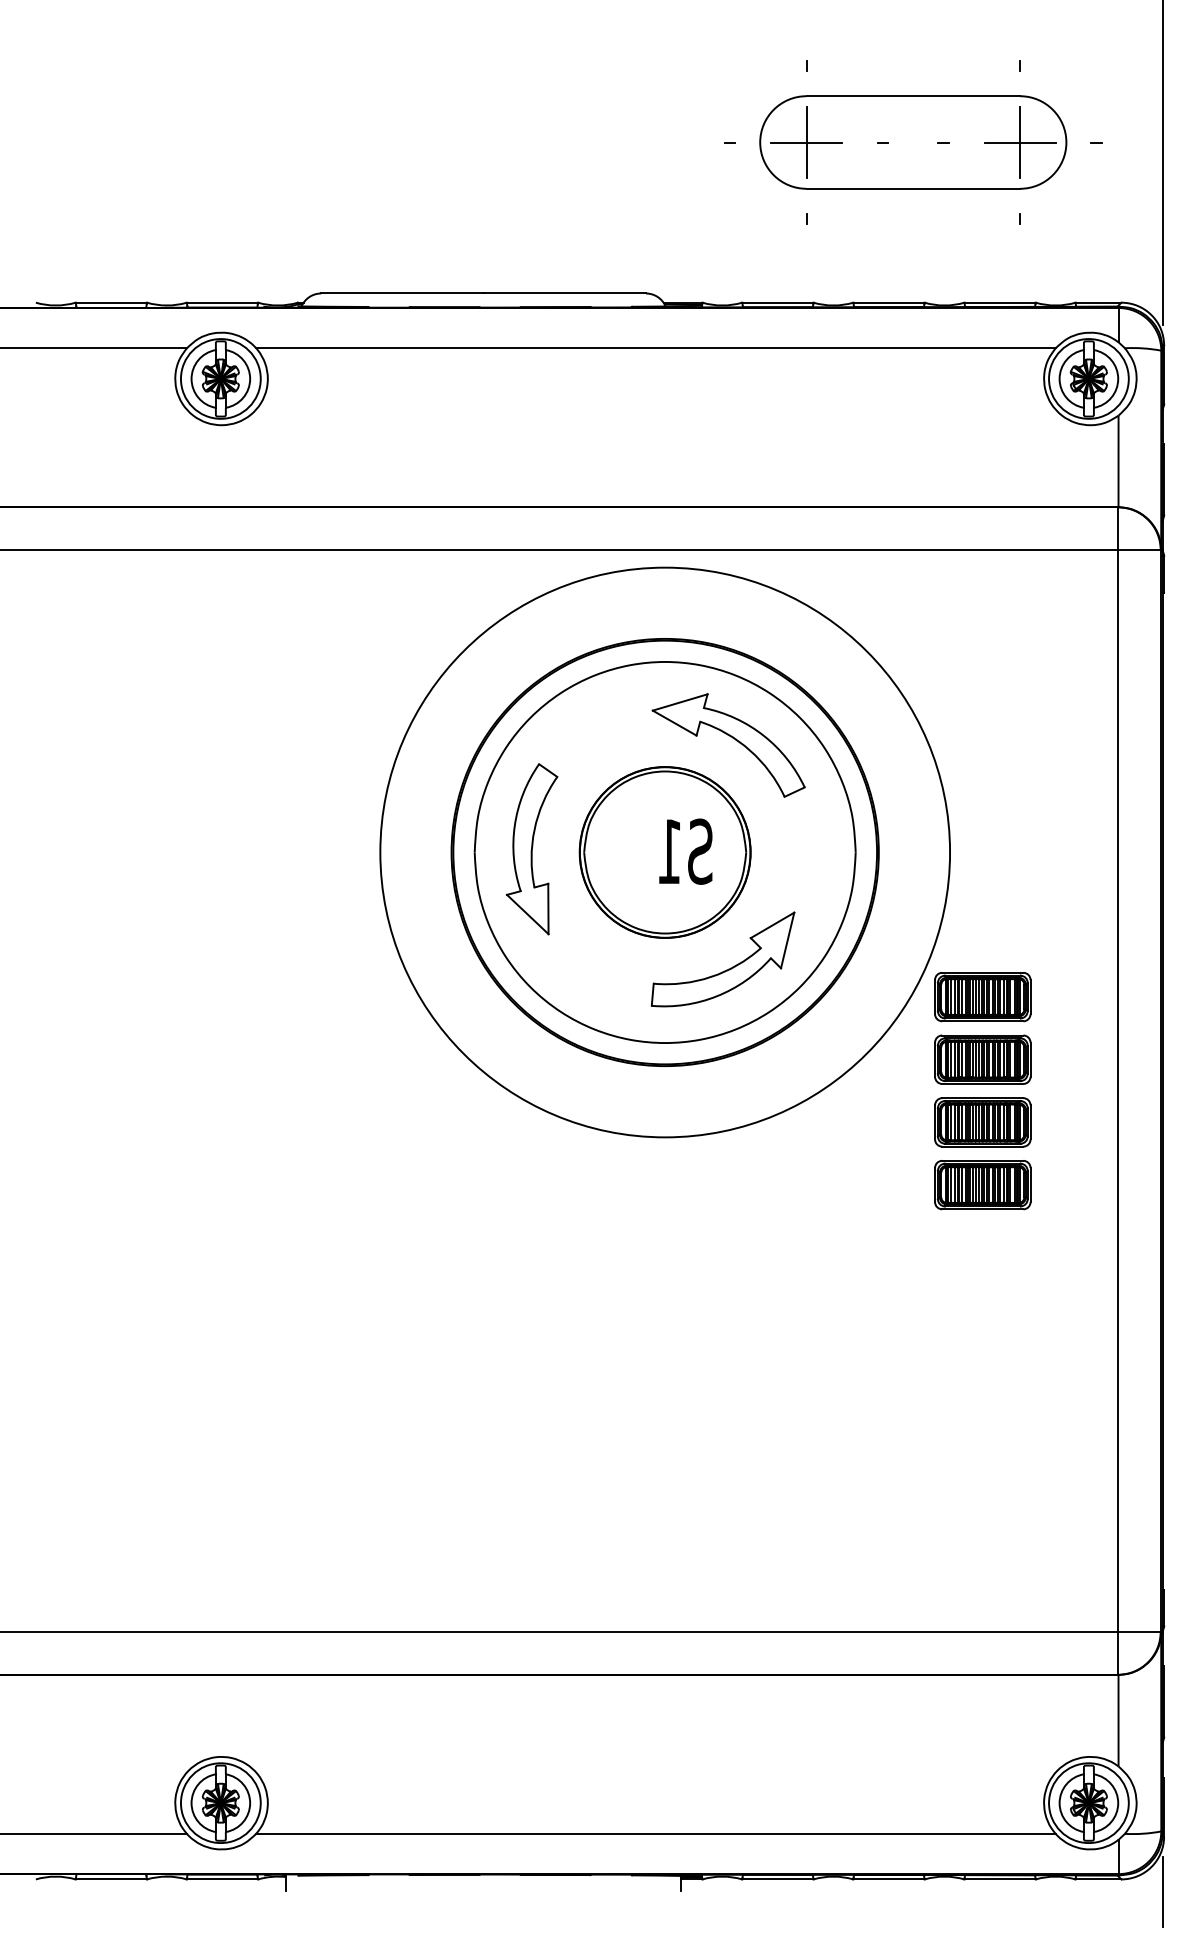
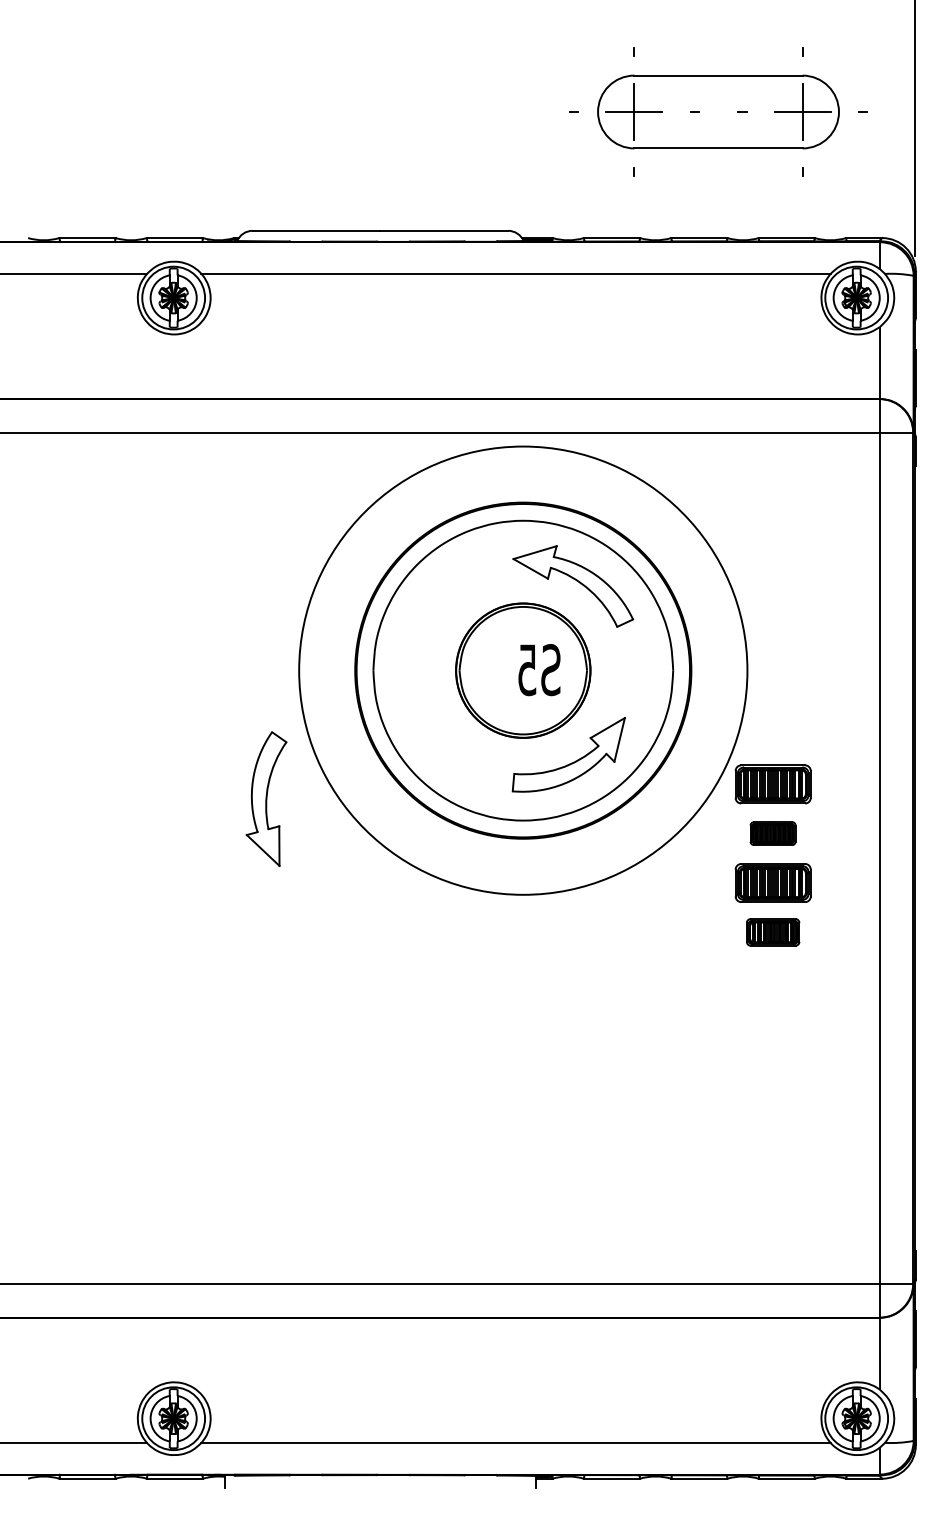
part: (532, 848) -> (266, 798), moved
text: (670, 852) -> (527, 670), S1 -> S5
part: (981, 1059) -> (772, 833), size x0.6
part: (981, 1185) -> (772, 932), size x0.7
line: (1162, 1891) -> (914, 1488), removed

